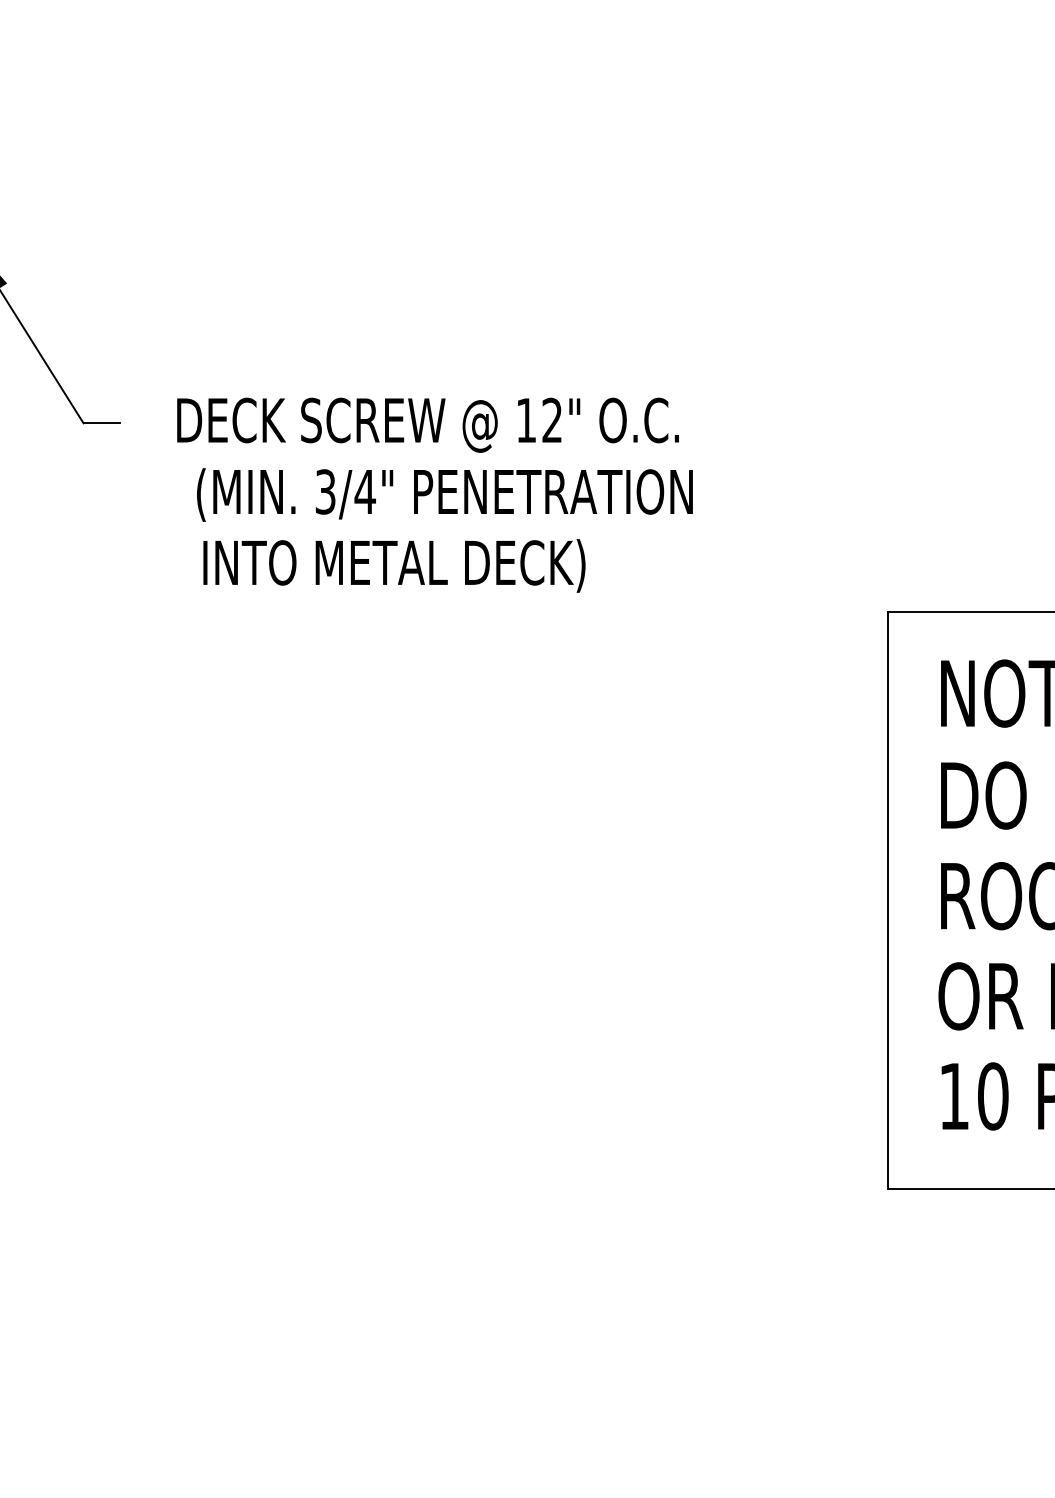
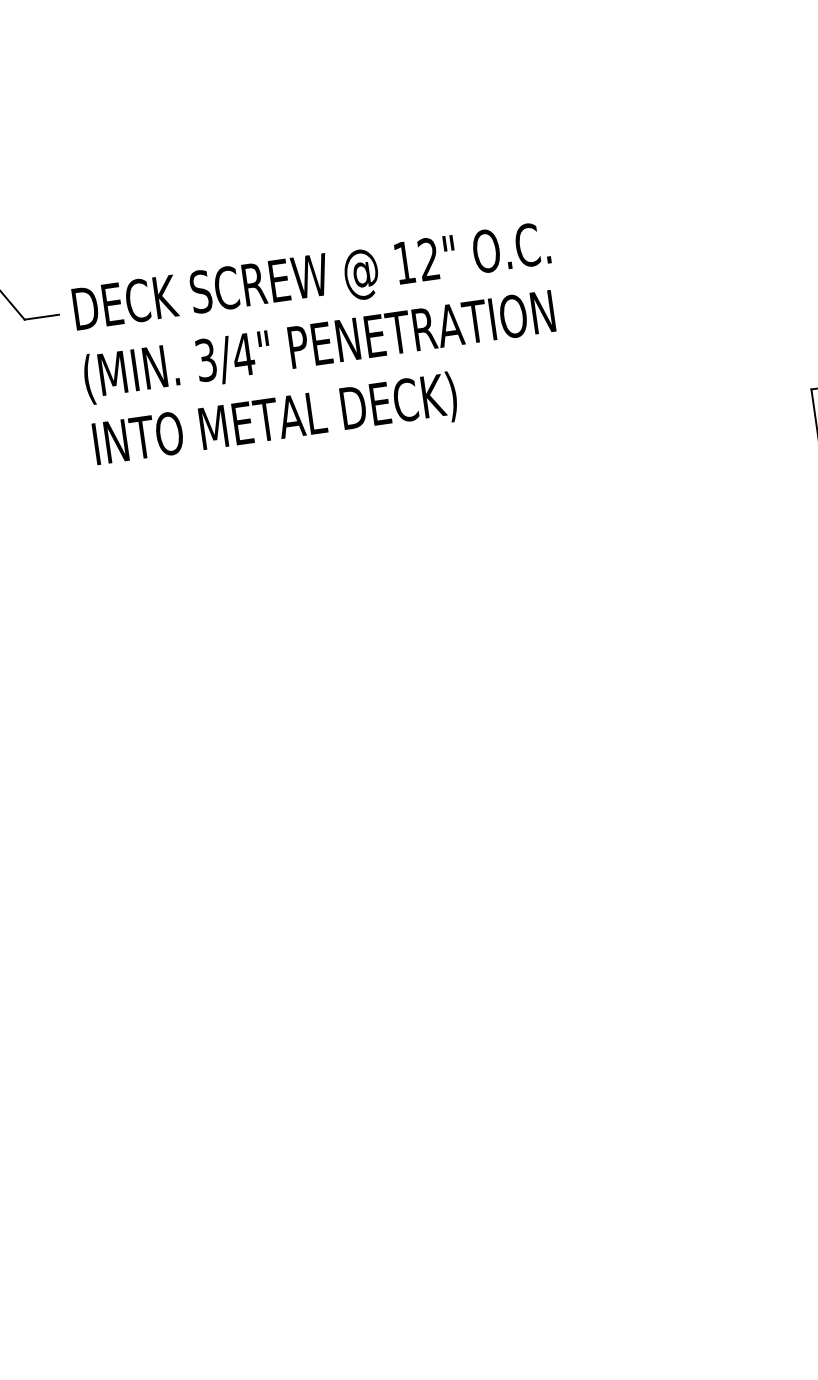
text: (427, 424) -> (311, 280), moved
text: (444, 494) -> (318, 346), moved
text: (394, 565) -> (275, 421), moved

